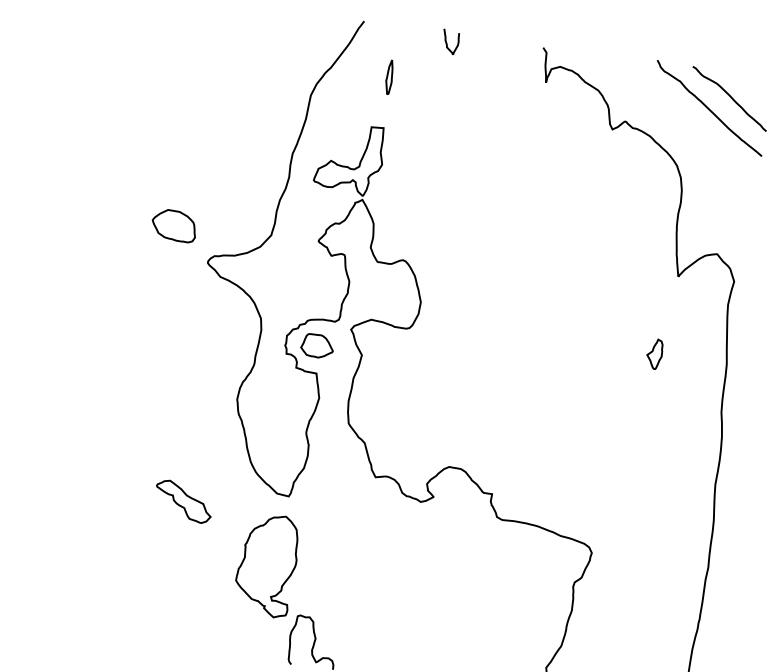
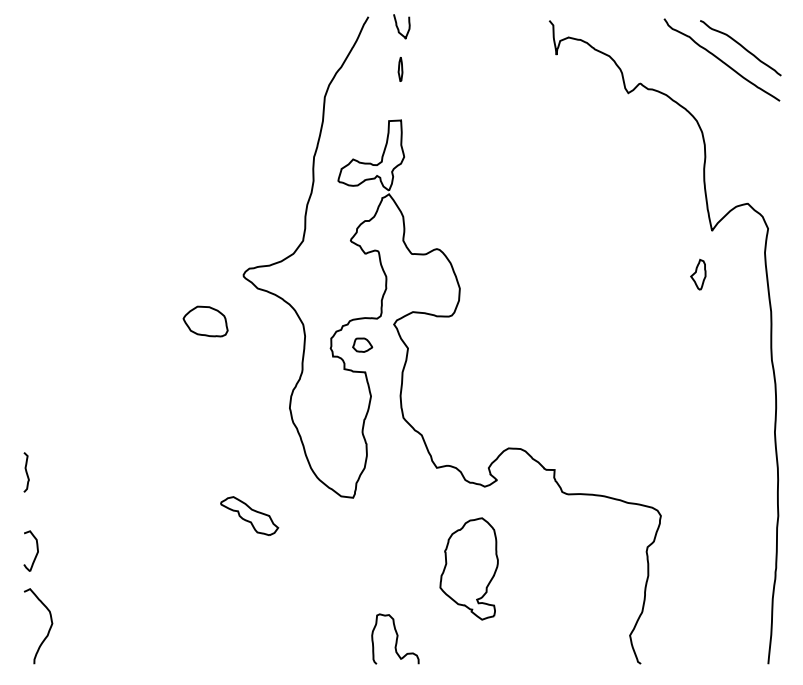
curve: (447, 42) -> (398, 27), moved
part: (389, 77) -> (400, 69), size x0.7
part: (174, 225) -> (205, 321), moved
part: (317, 346) -> (362, 345), size x0.6
part: (654, 353) -> (698, 274), moved
part: (266, 564) -> (468, 568), moved

